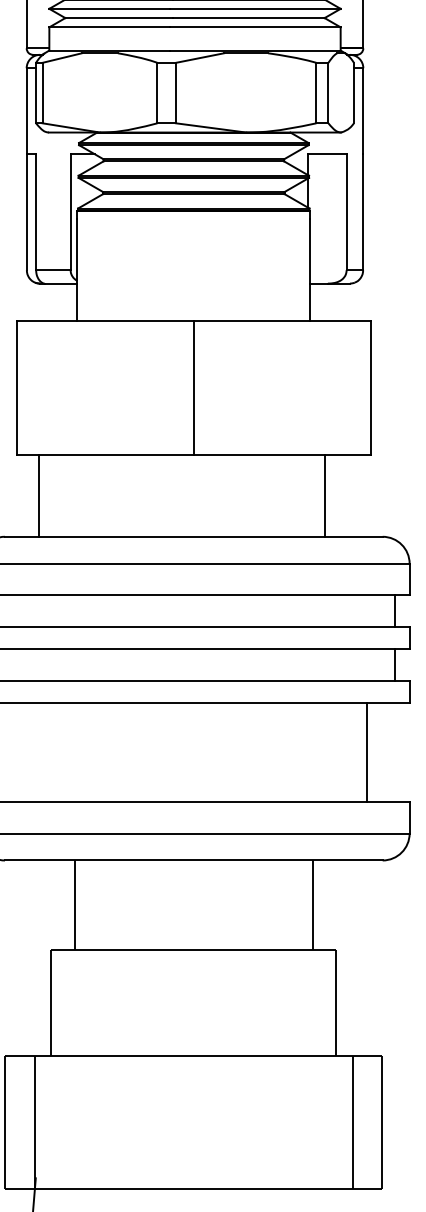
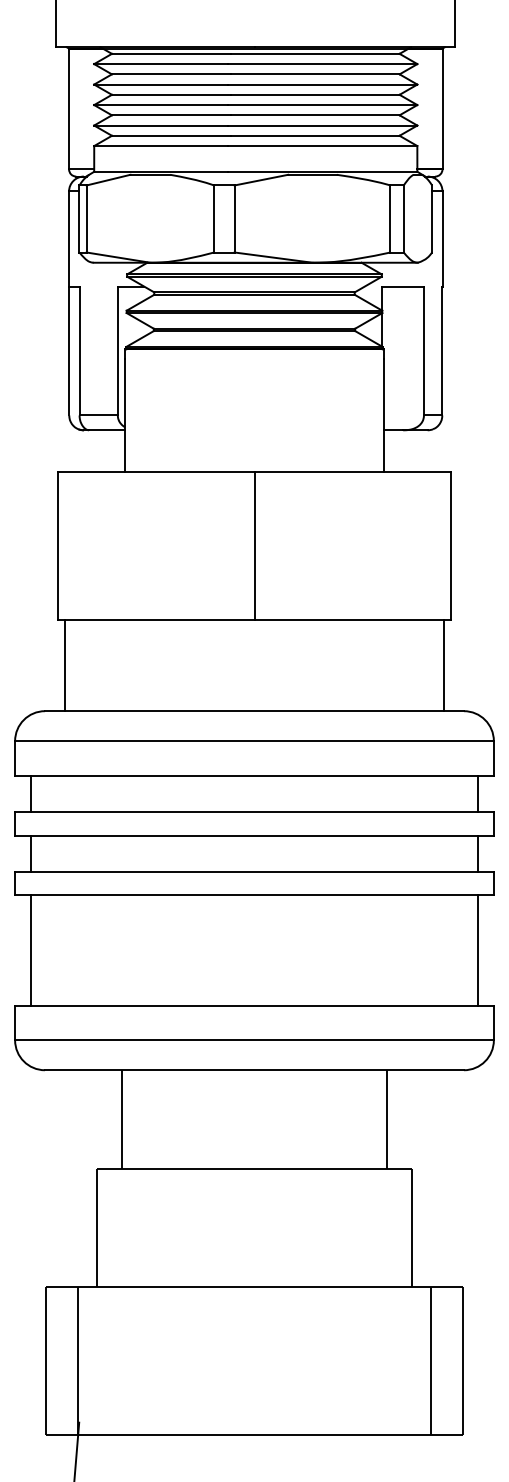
line: (38, 495) -> (65, 665), moved
line: (324, 495) -> (443, 665), moved
line: (366, 752) -> (478, 950), moved

